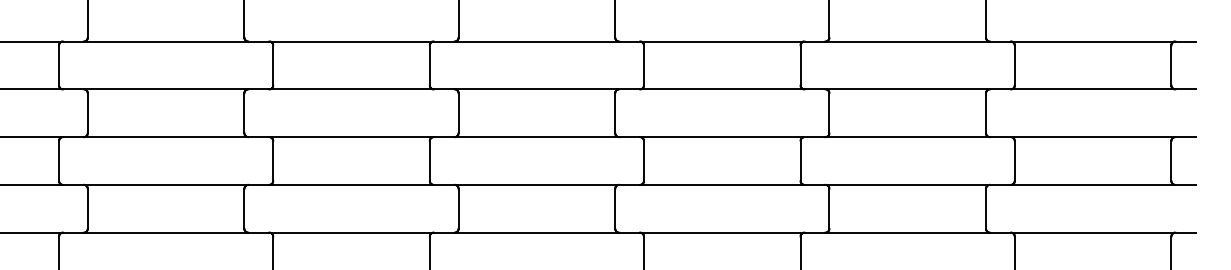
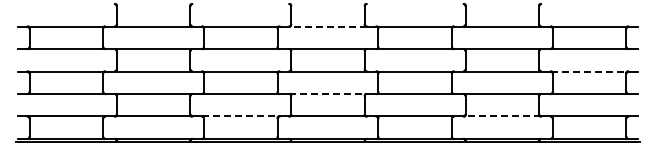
line: (537, 41) -> (328, 26), solid -> dashed
line: (1092, 137) -> (589, 71), solid -> dashed
line: (537, 185) -> (328, 94), solid -> dashed
line: (350, 232) -> (240, 116), solid -> dashed
line: (907, 232) -> (502, 116), solid -> dashed

